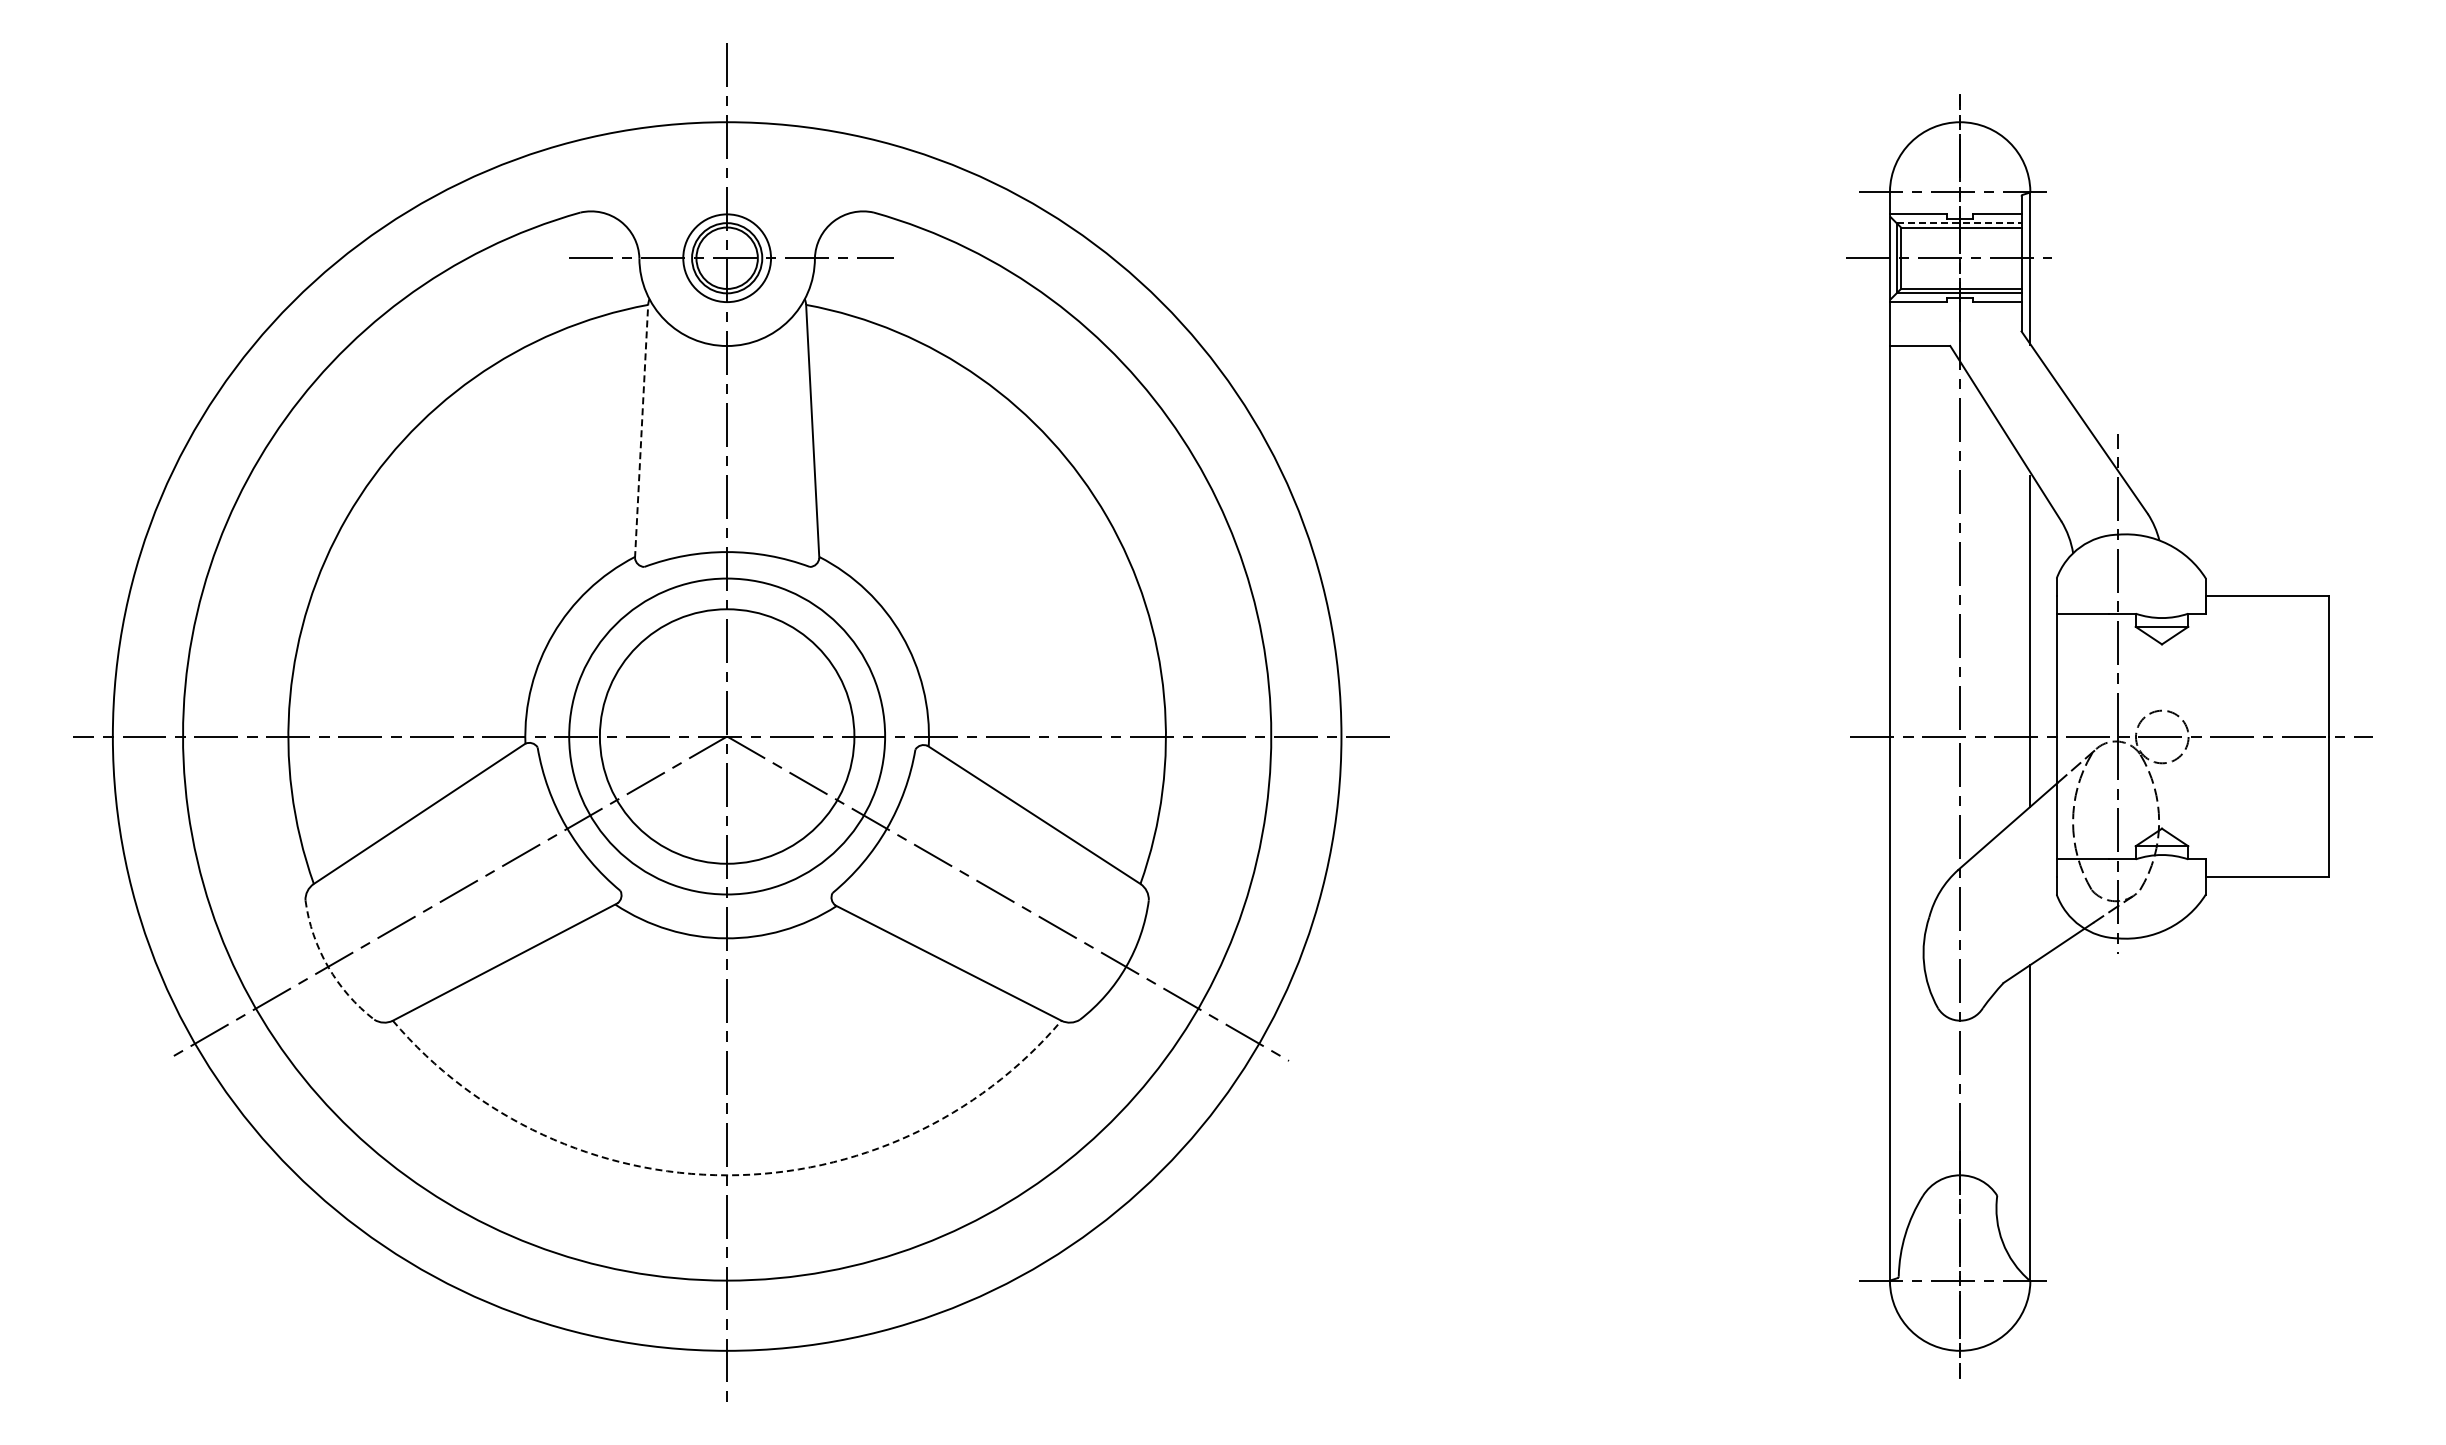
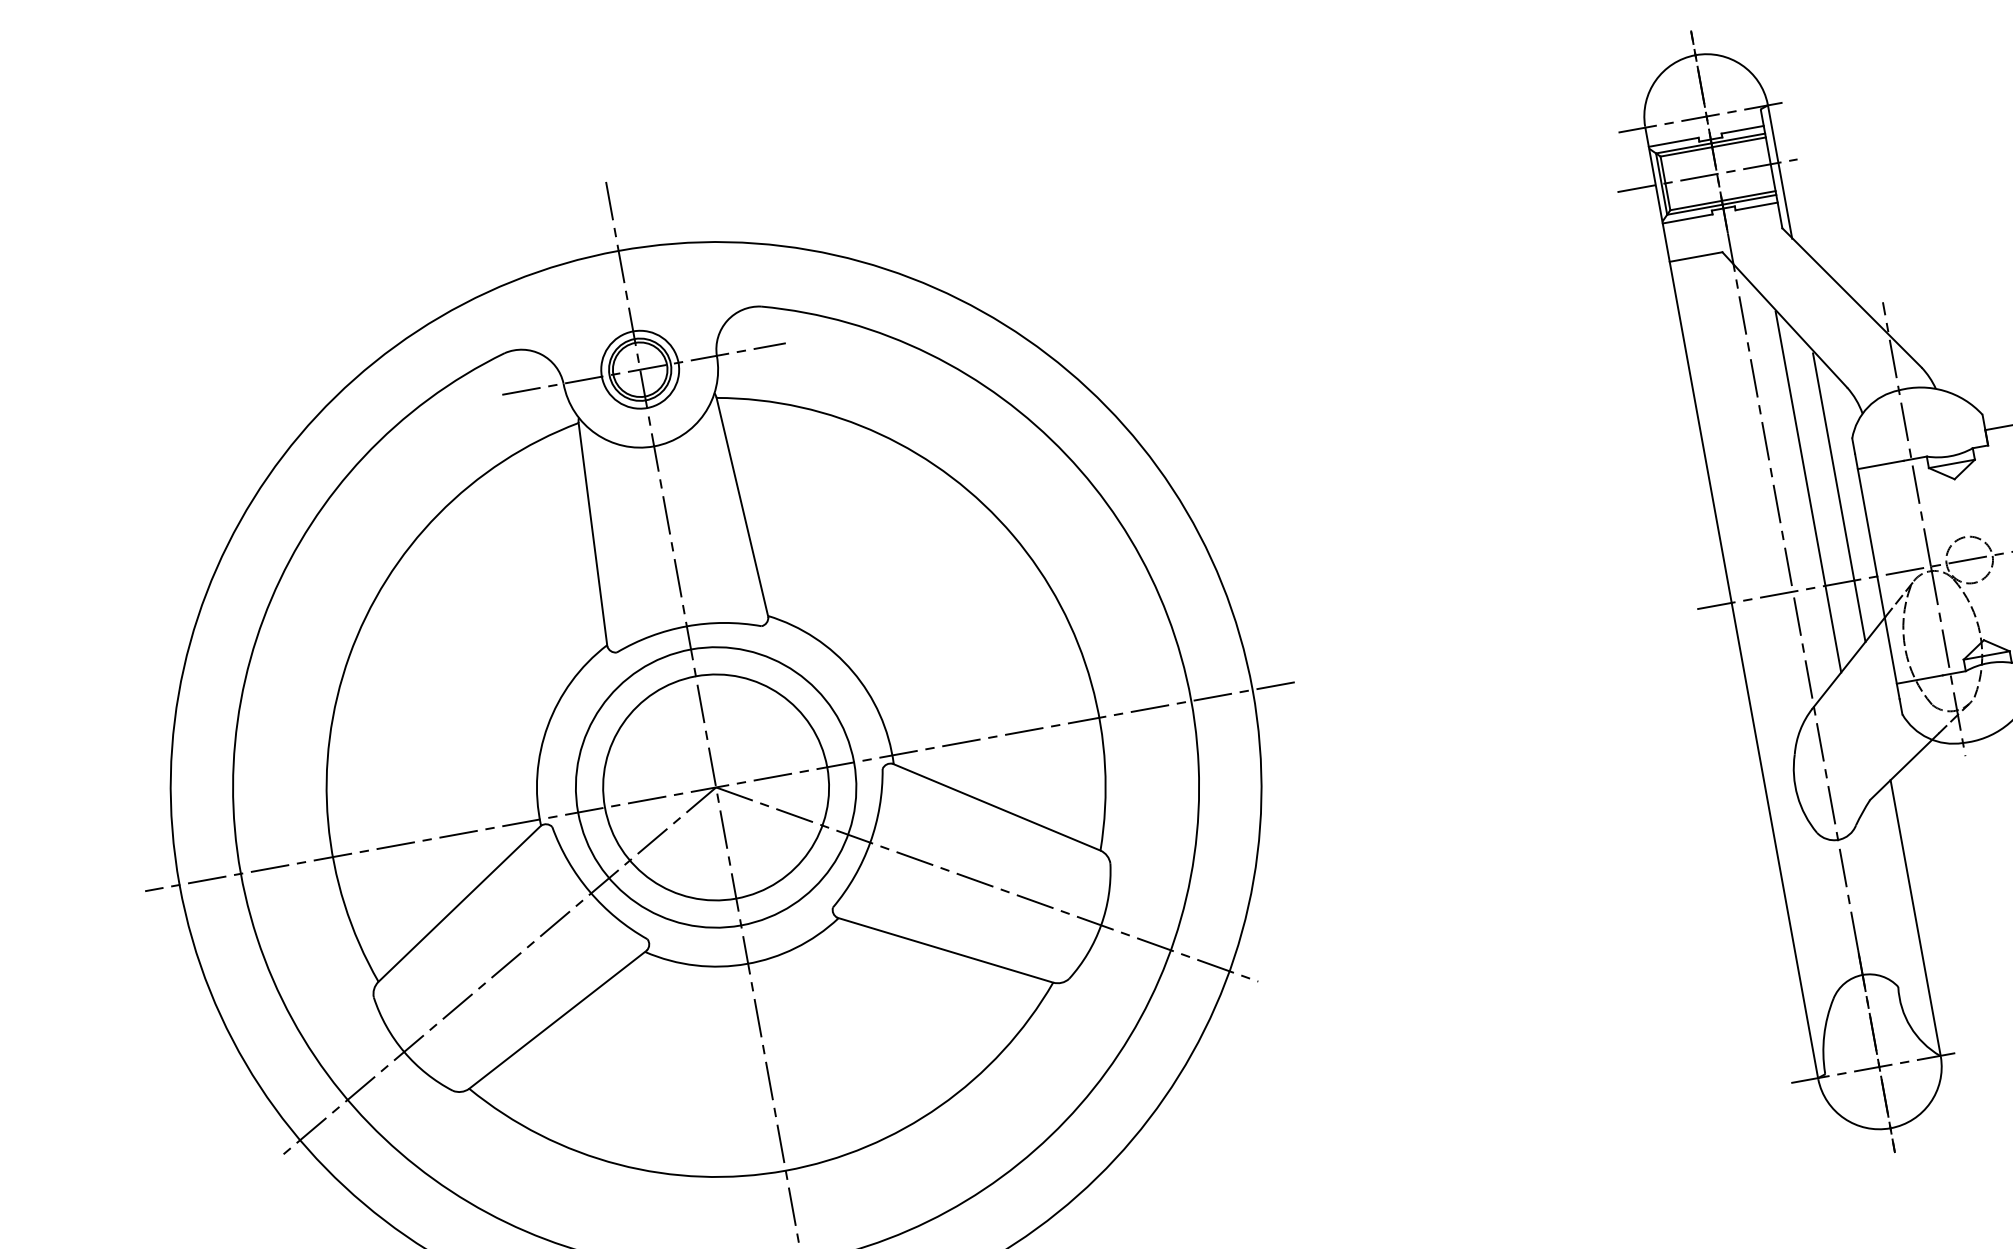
line: (1959, 223) -> (1711, 143), dashed -> solid
line: (641, 431) -> (592, 534), dashed -> solid
line: (1997, 628) -> (1808, 491), added
arc: (328, 966) -> (404, 1051), dashed -> solid
arc: (727, 1175) -> (786, 1170), dashed -> solid

